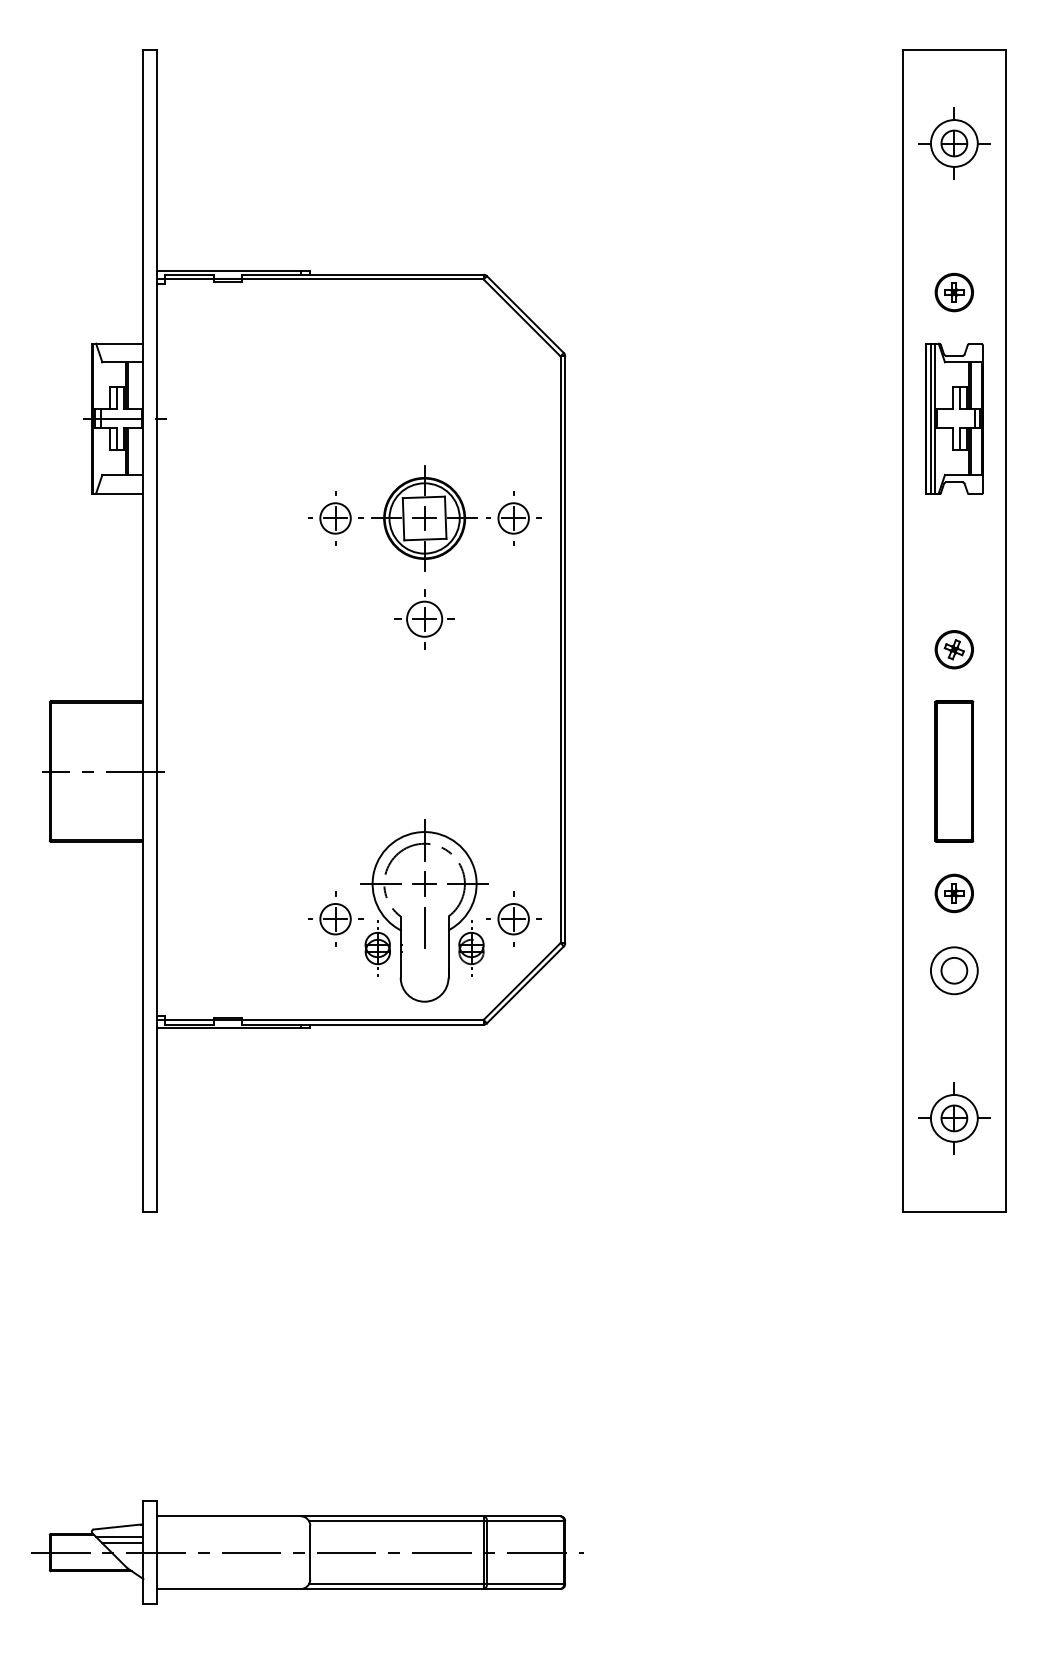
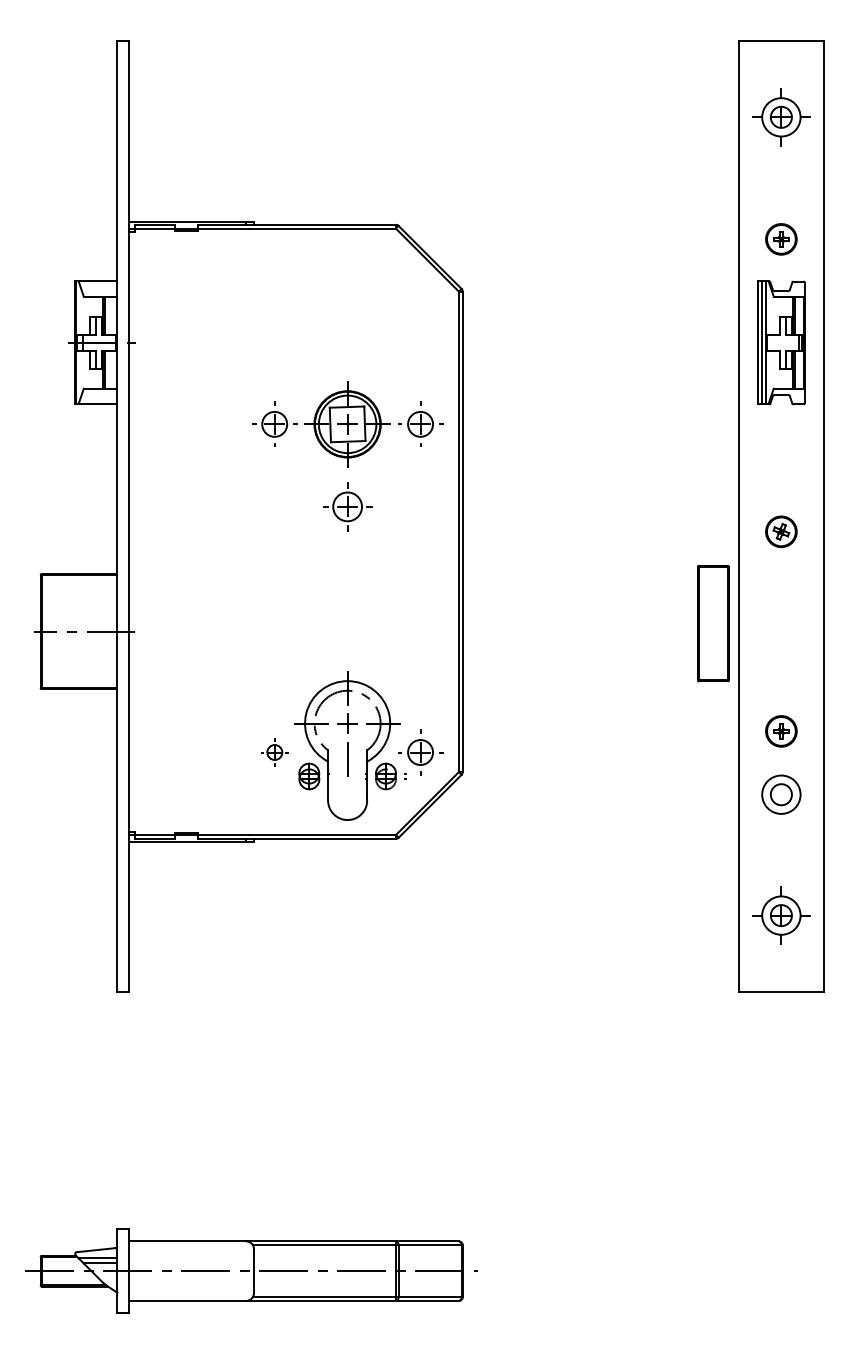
part: (954, 771) -> (713, 623), moved
part: (335, 919) -> (274, 752), size x0.6

